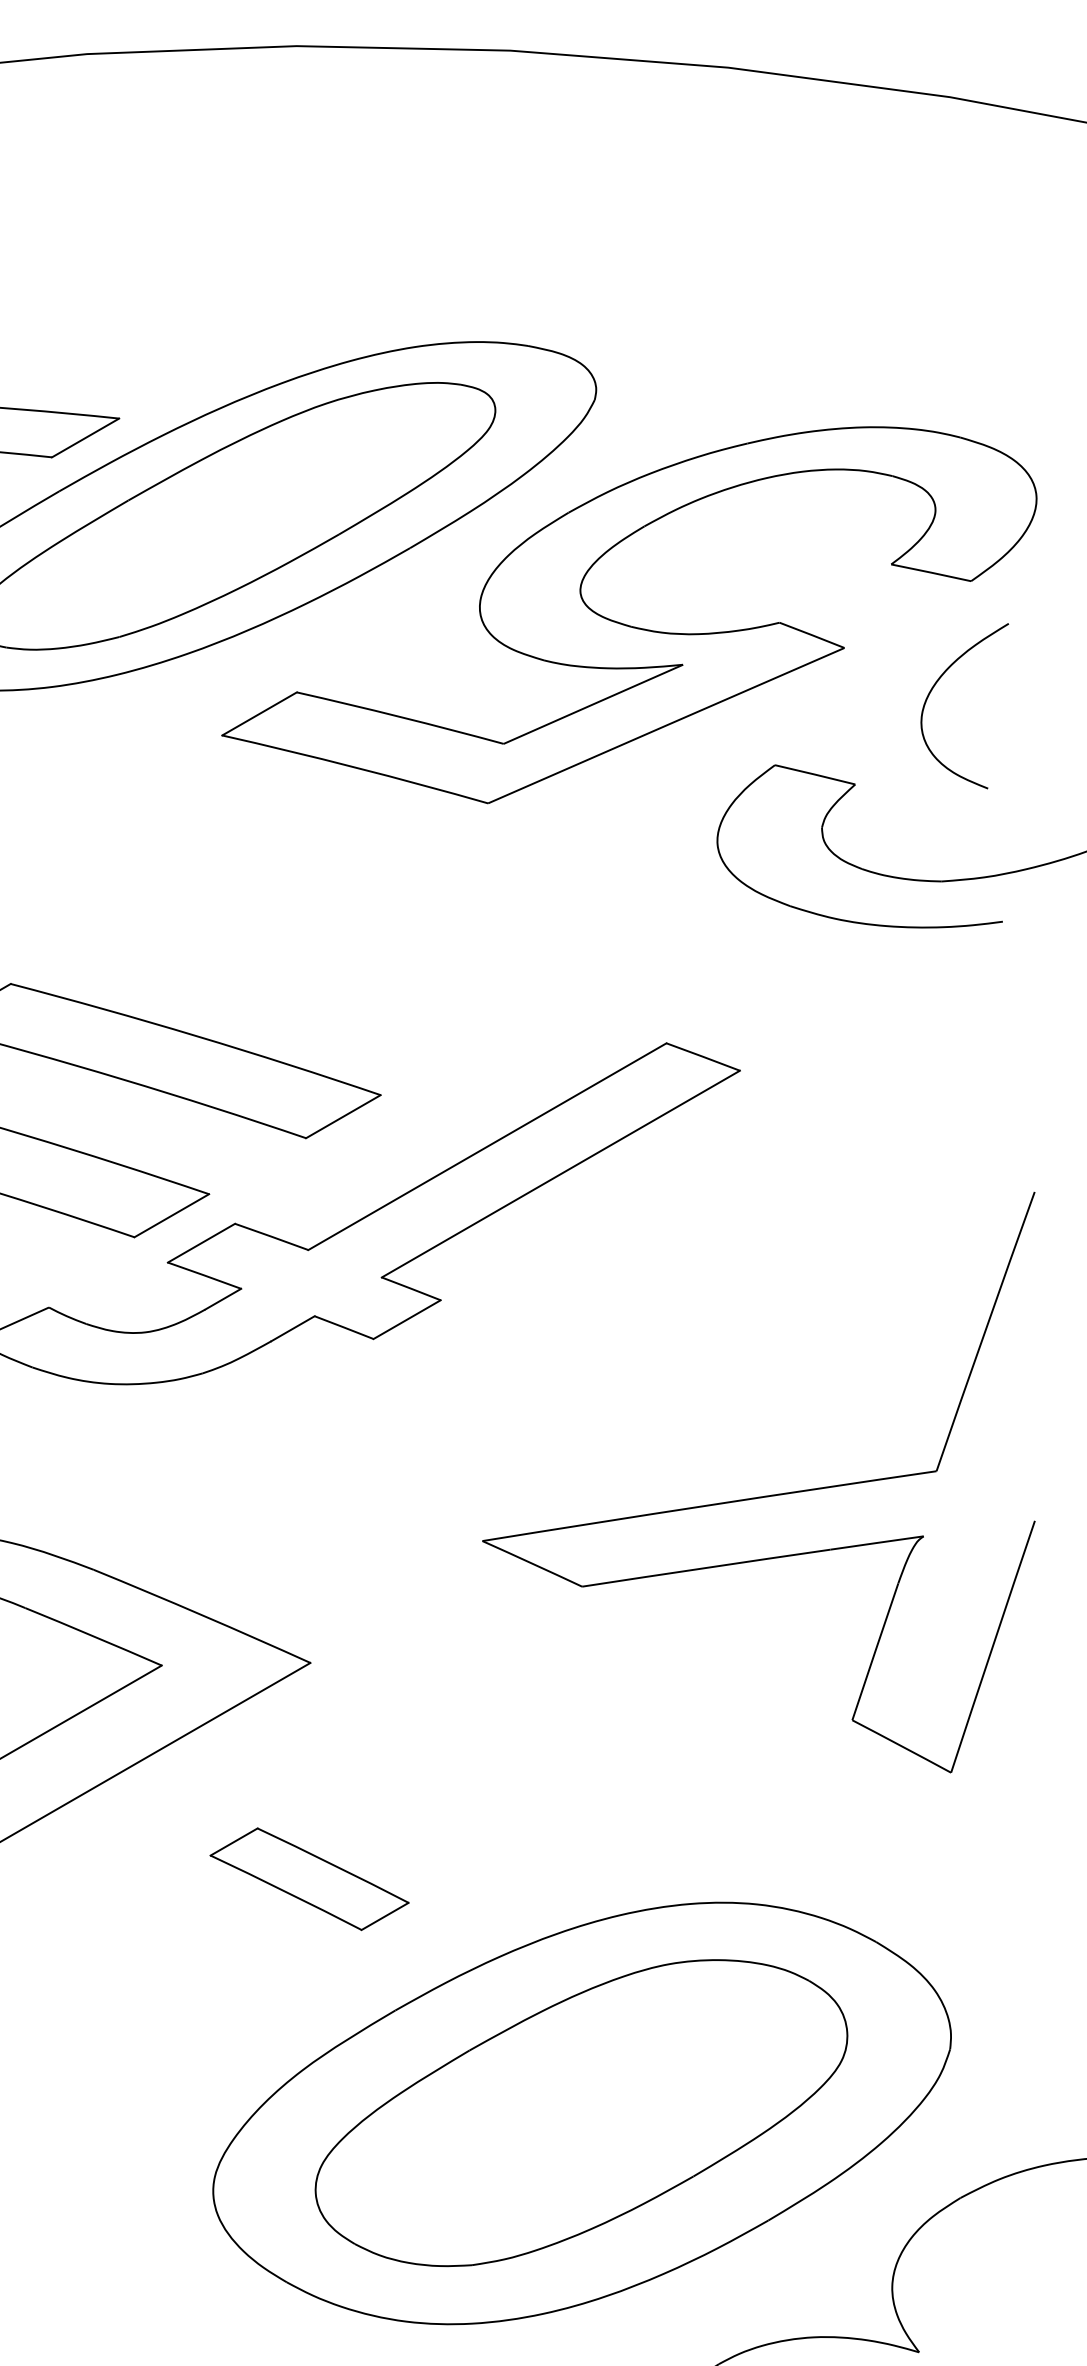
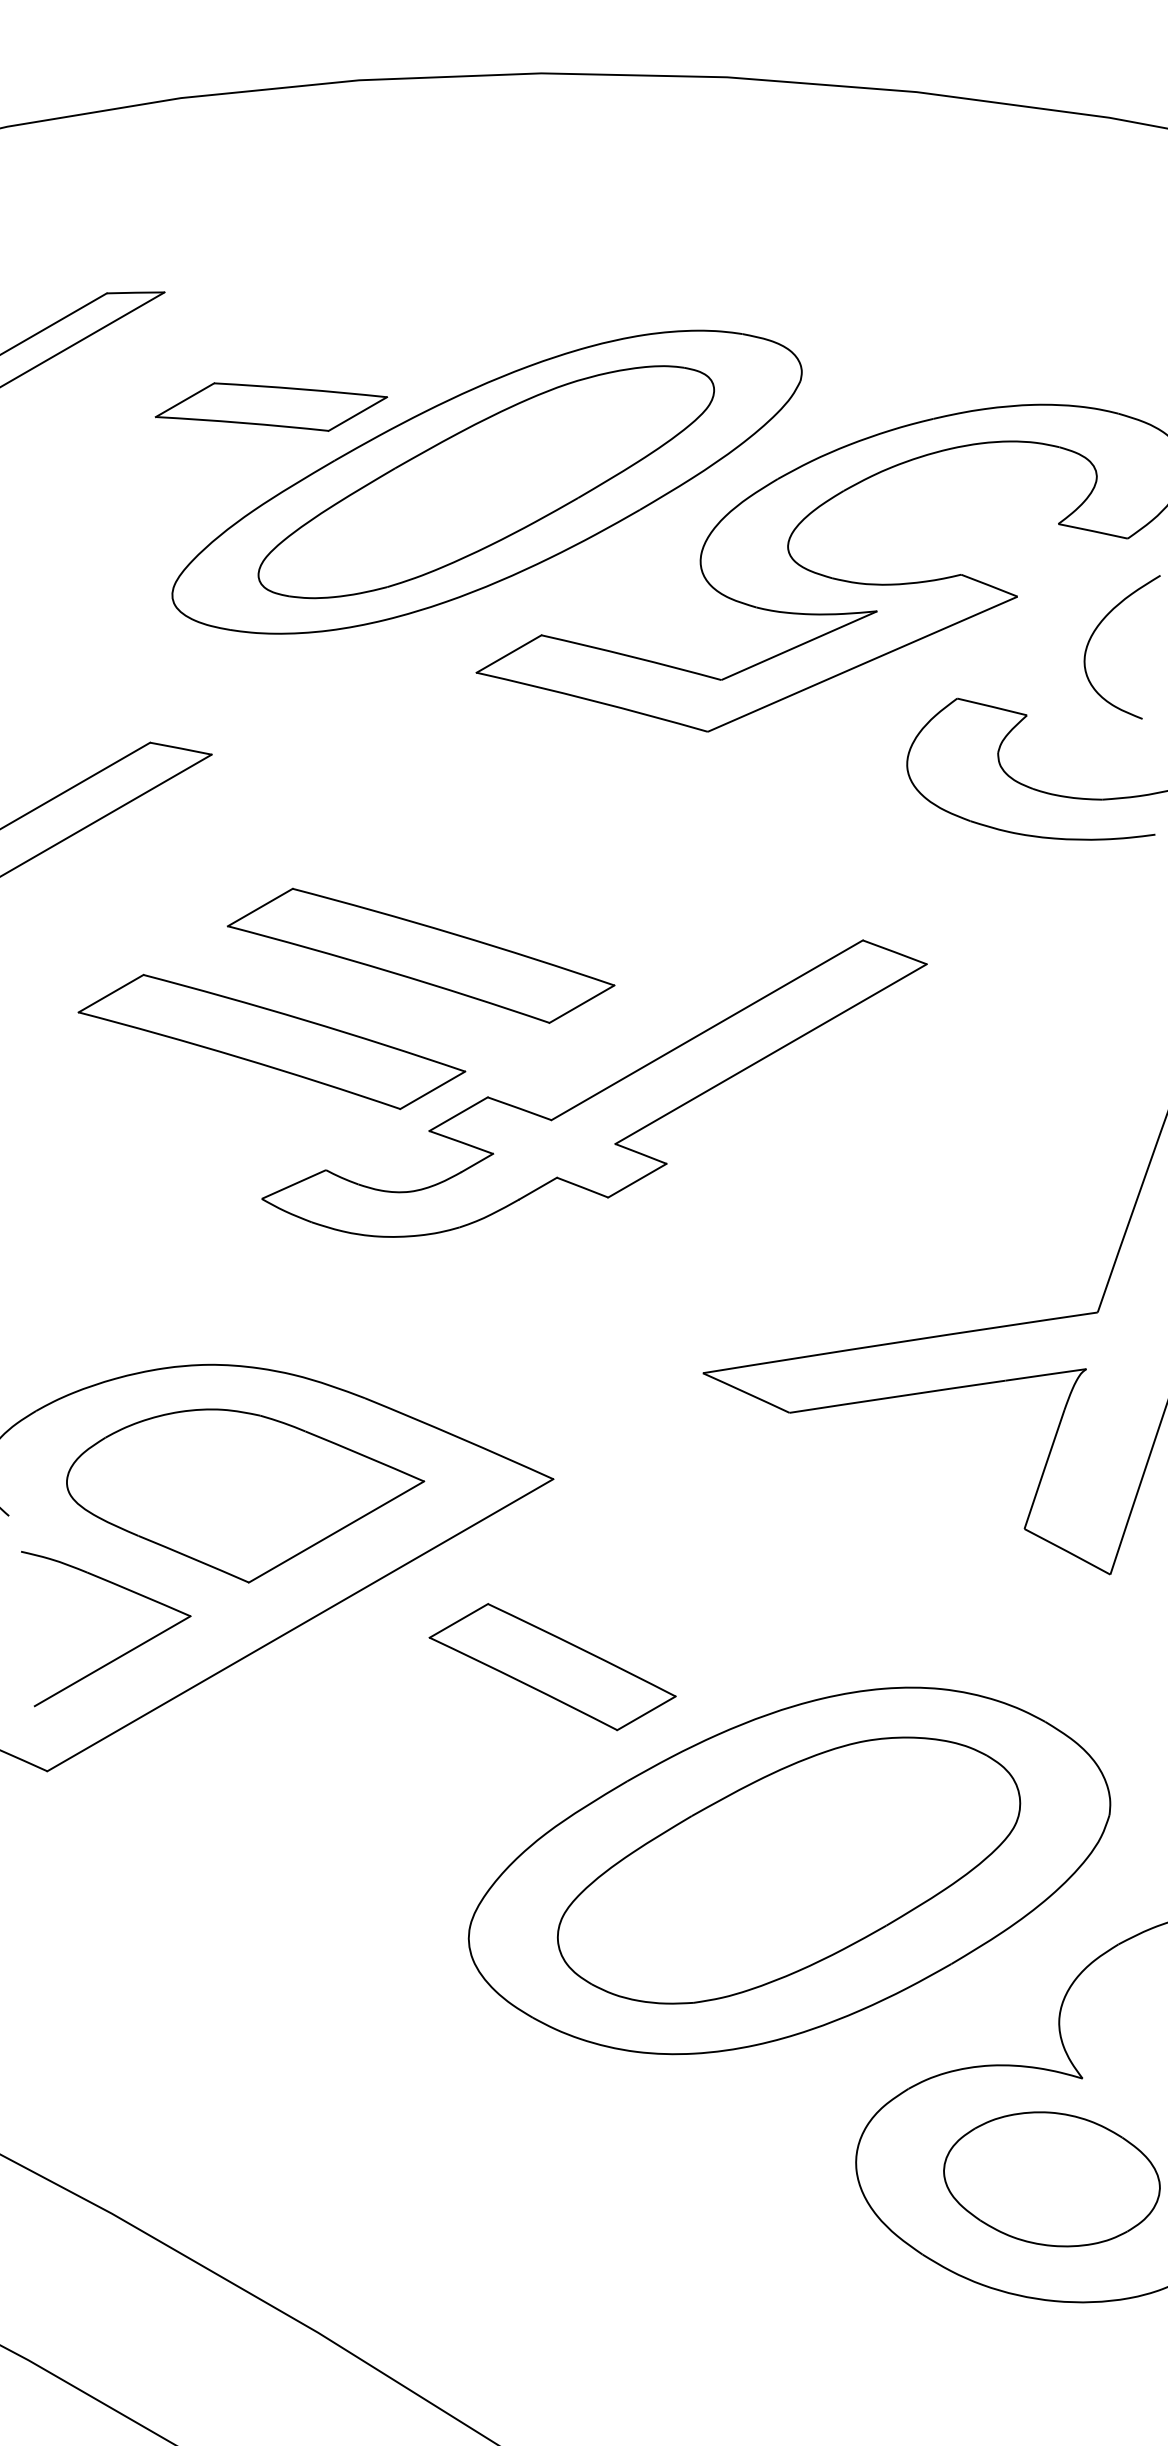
part: (309, 1879) -> (552, 1667), size x1.43

